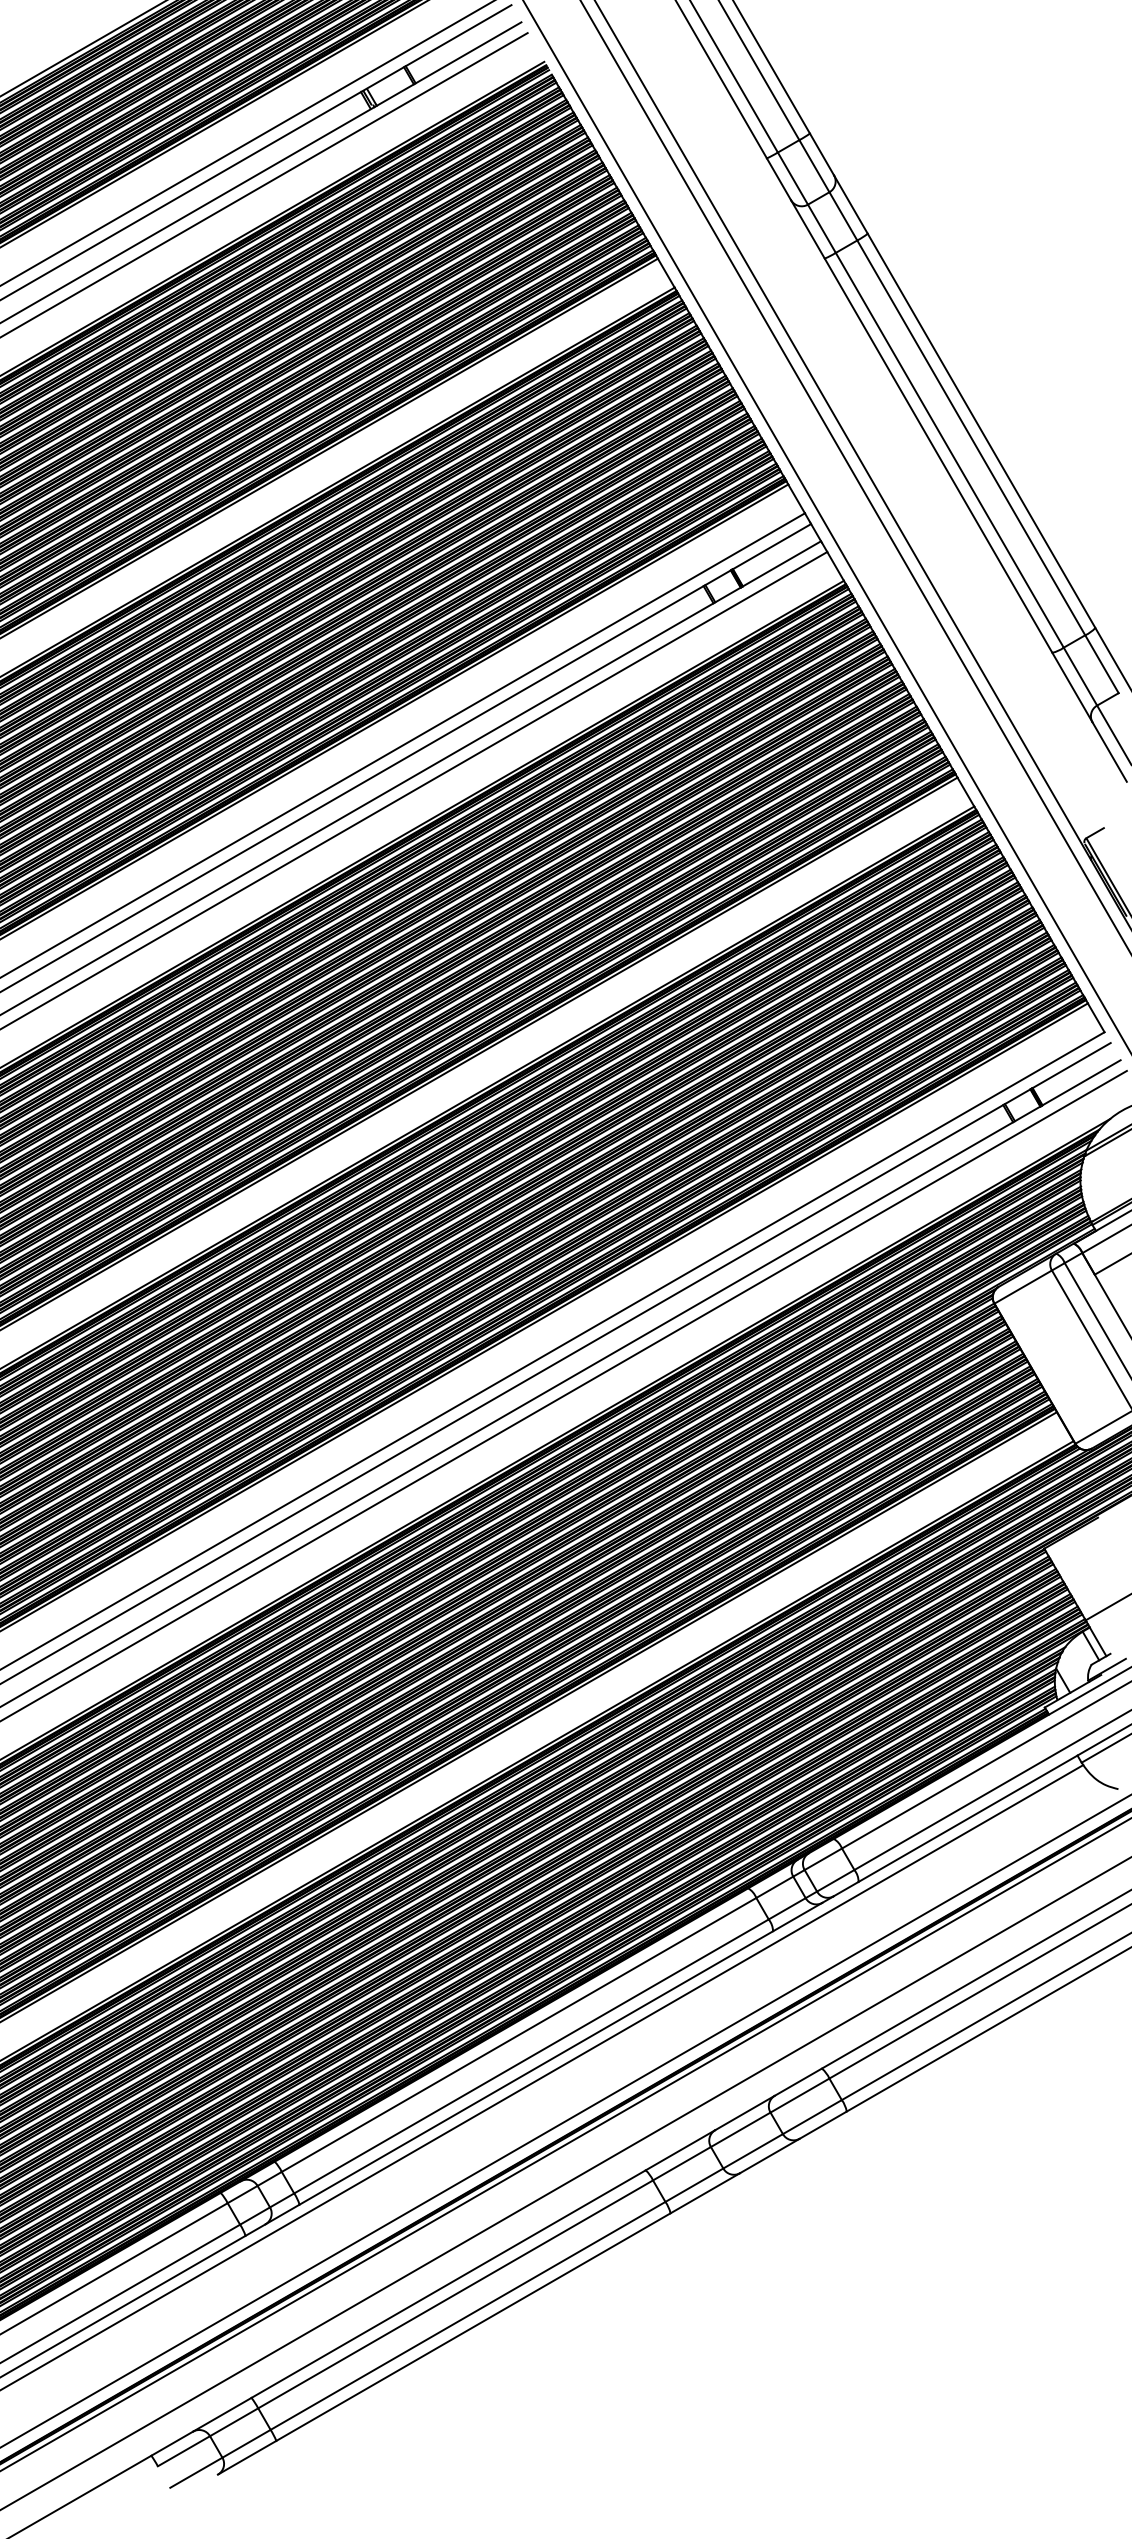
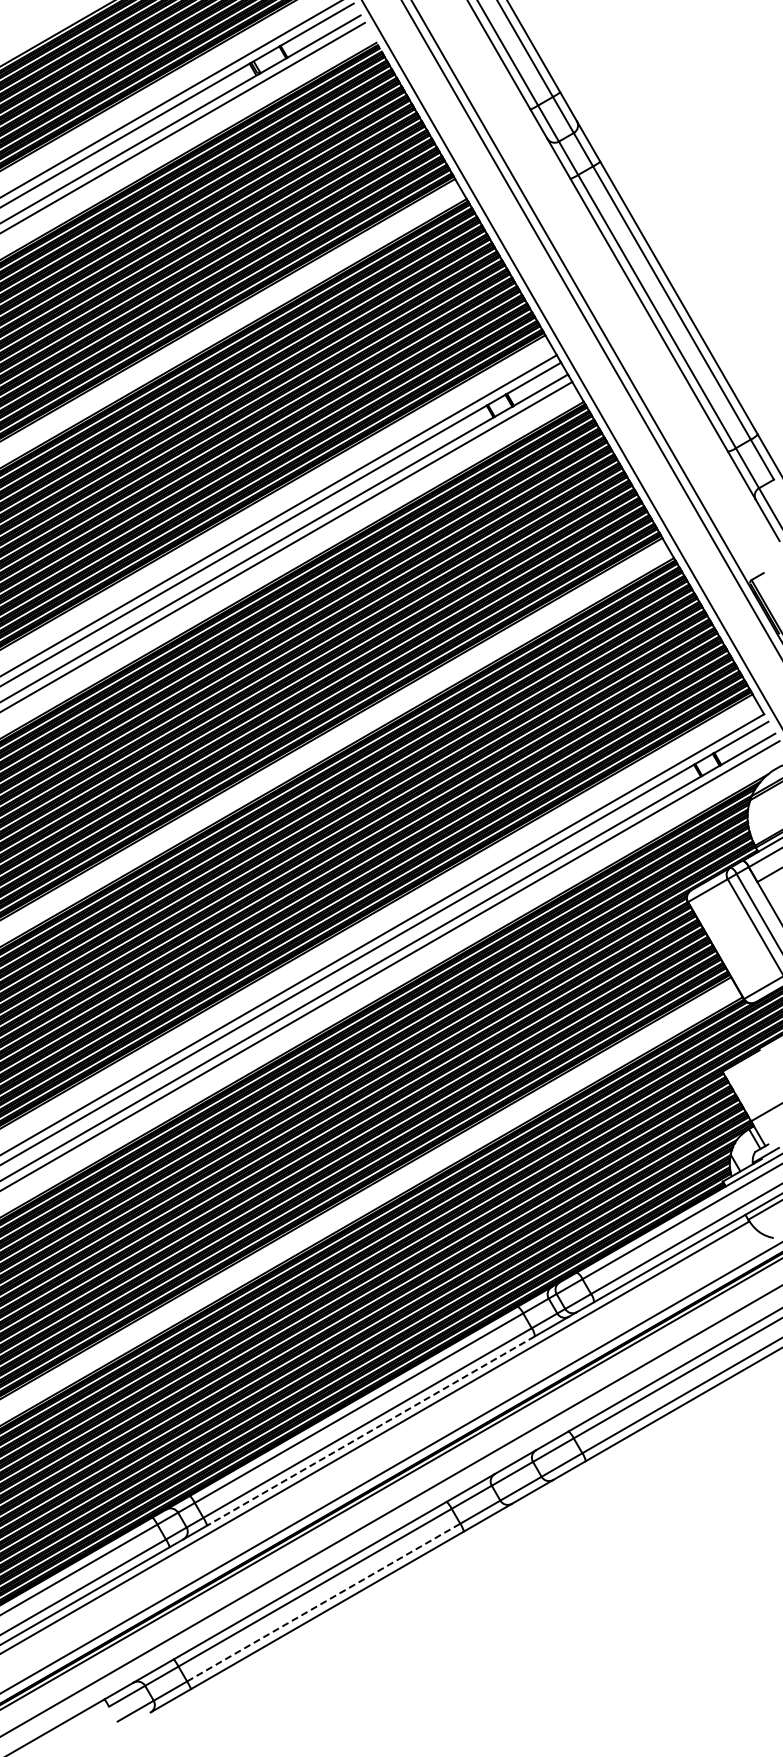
line: (535, 2068) -> (370, 1431), solid -> dashed
line: (467, 2315) -> (323, 1602), solid -> dashed

